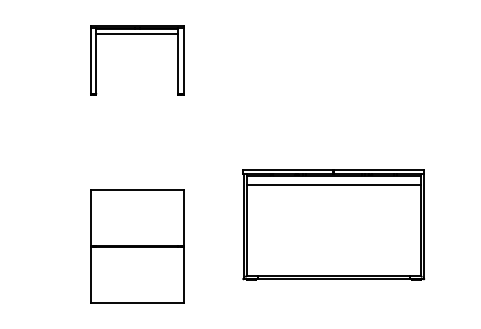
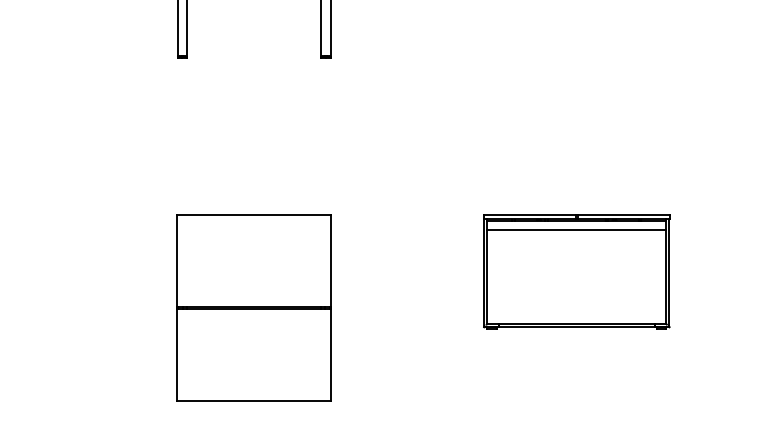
part: (333, 224) -> (576, 271), size x0.62

